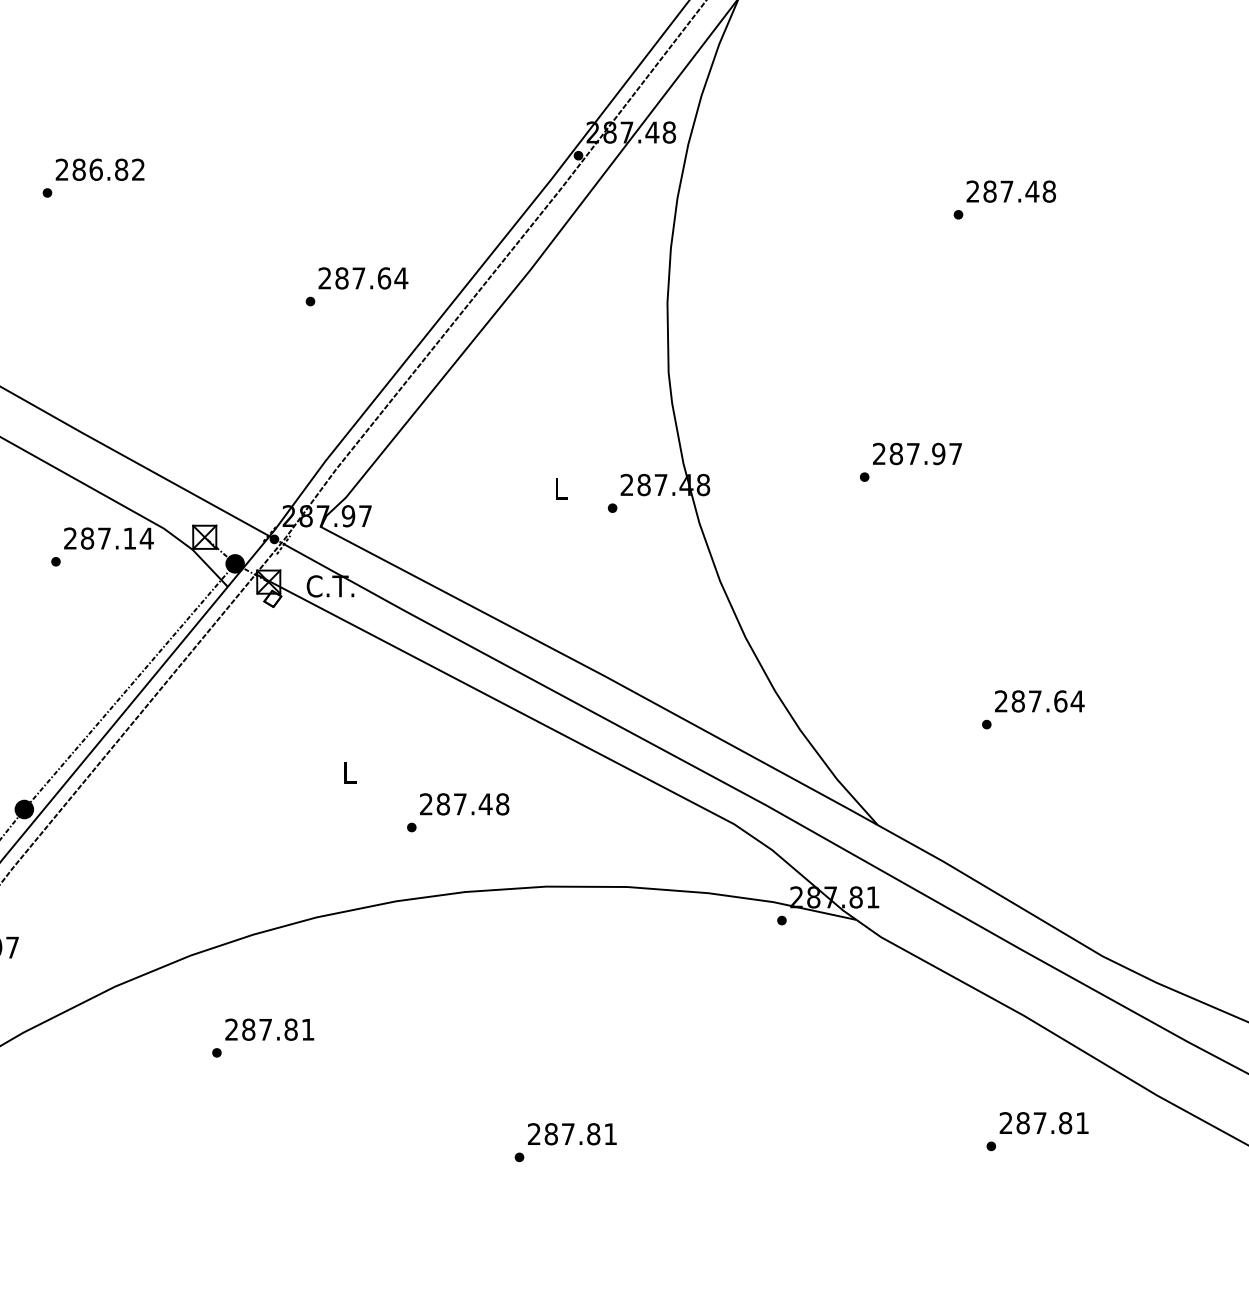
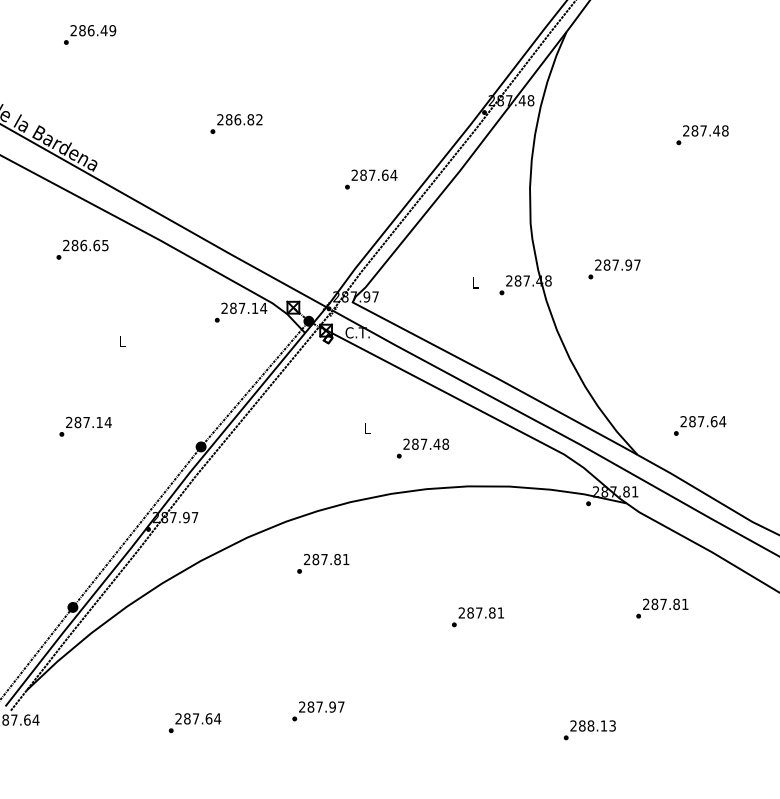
text: (910, 462) -> (614, 269), moved
text: (1034, 708) -> (700, 425), moved
text: (1037, 1131) -> (662, 608), moved

